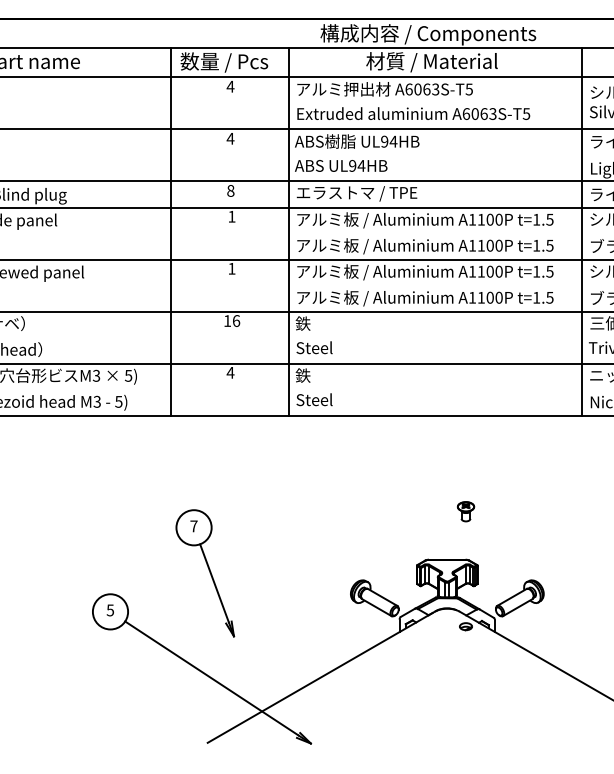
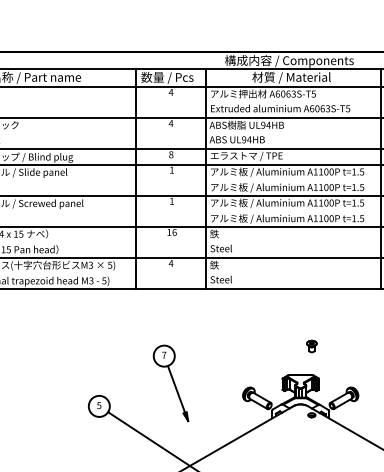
part: (204, 573) -> (170, 383), moved

